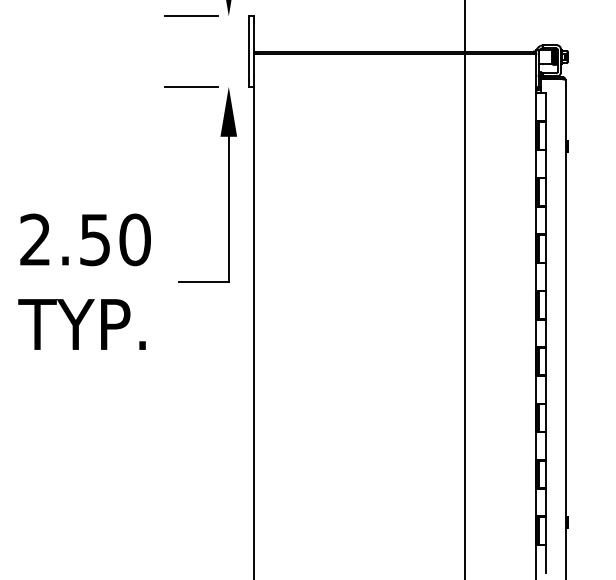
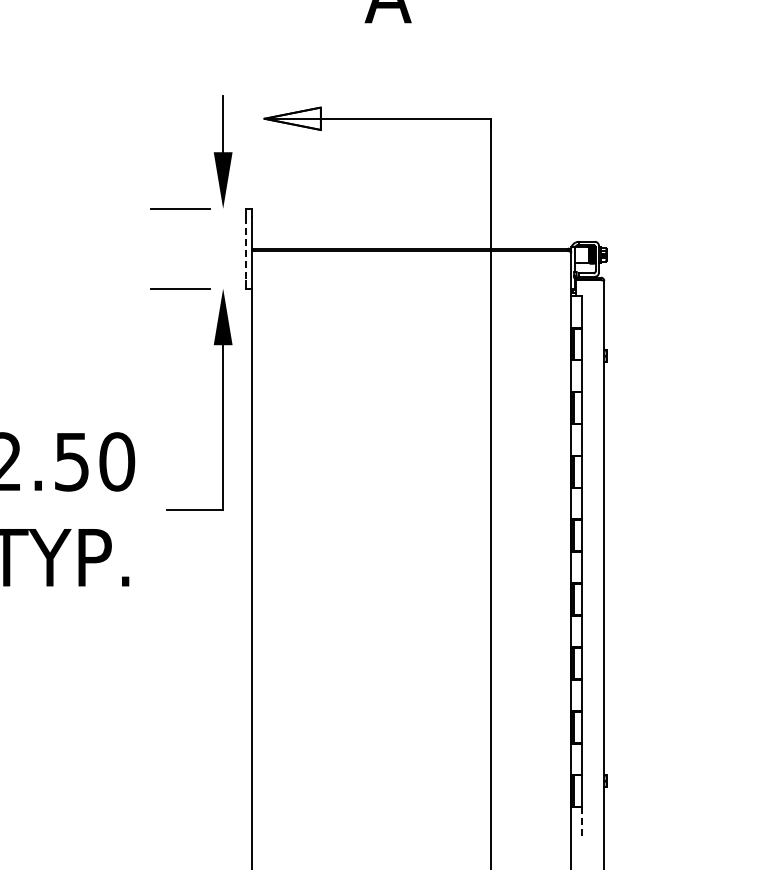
line: (249, 51) -> (246, 248), solid -> dashed
line: (545, 559) -> (581, 823), solid -> dashed

